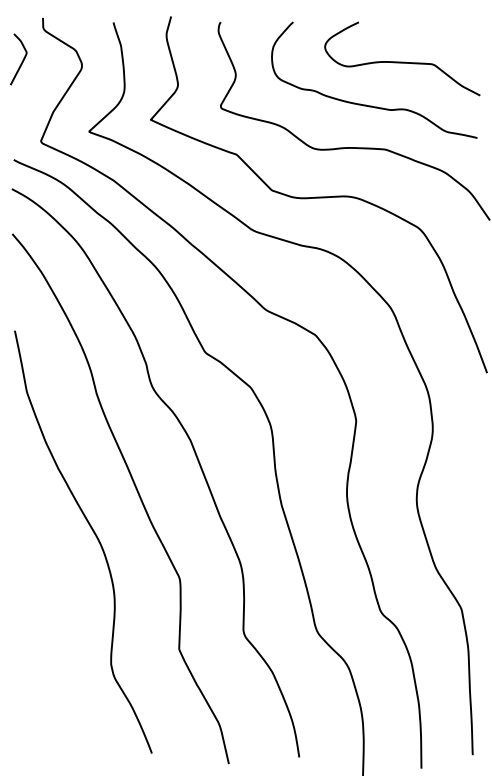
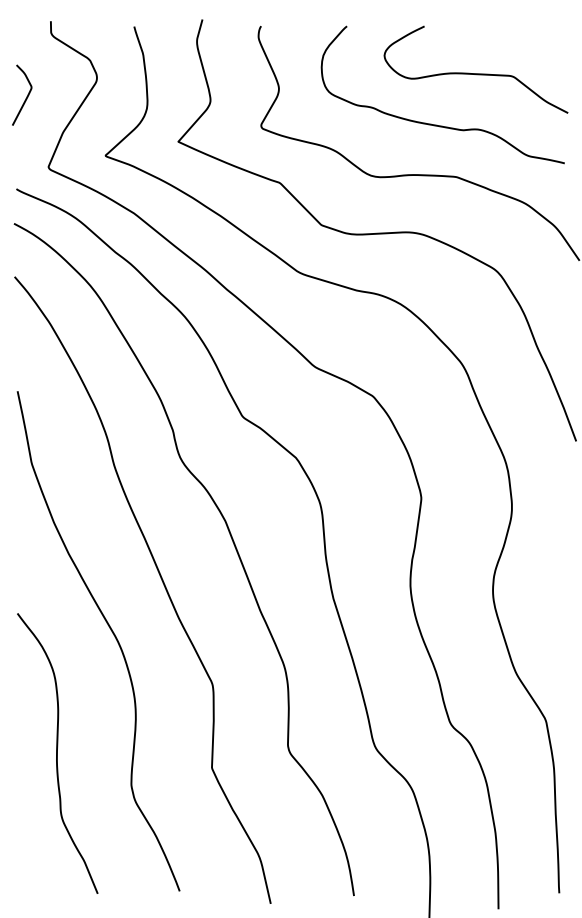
curve: (21, 61) -> (25, 97), moved
curve: (48, 636) -> (57, 752), added

